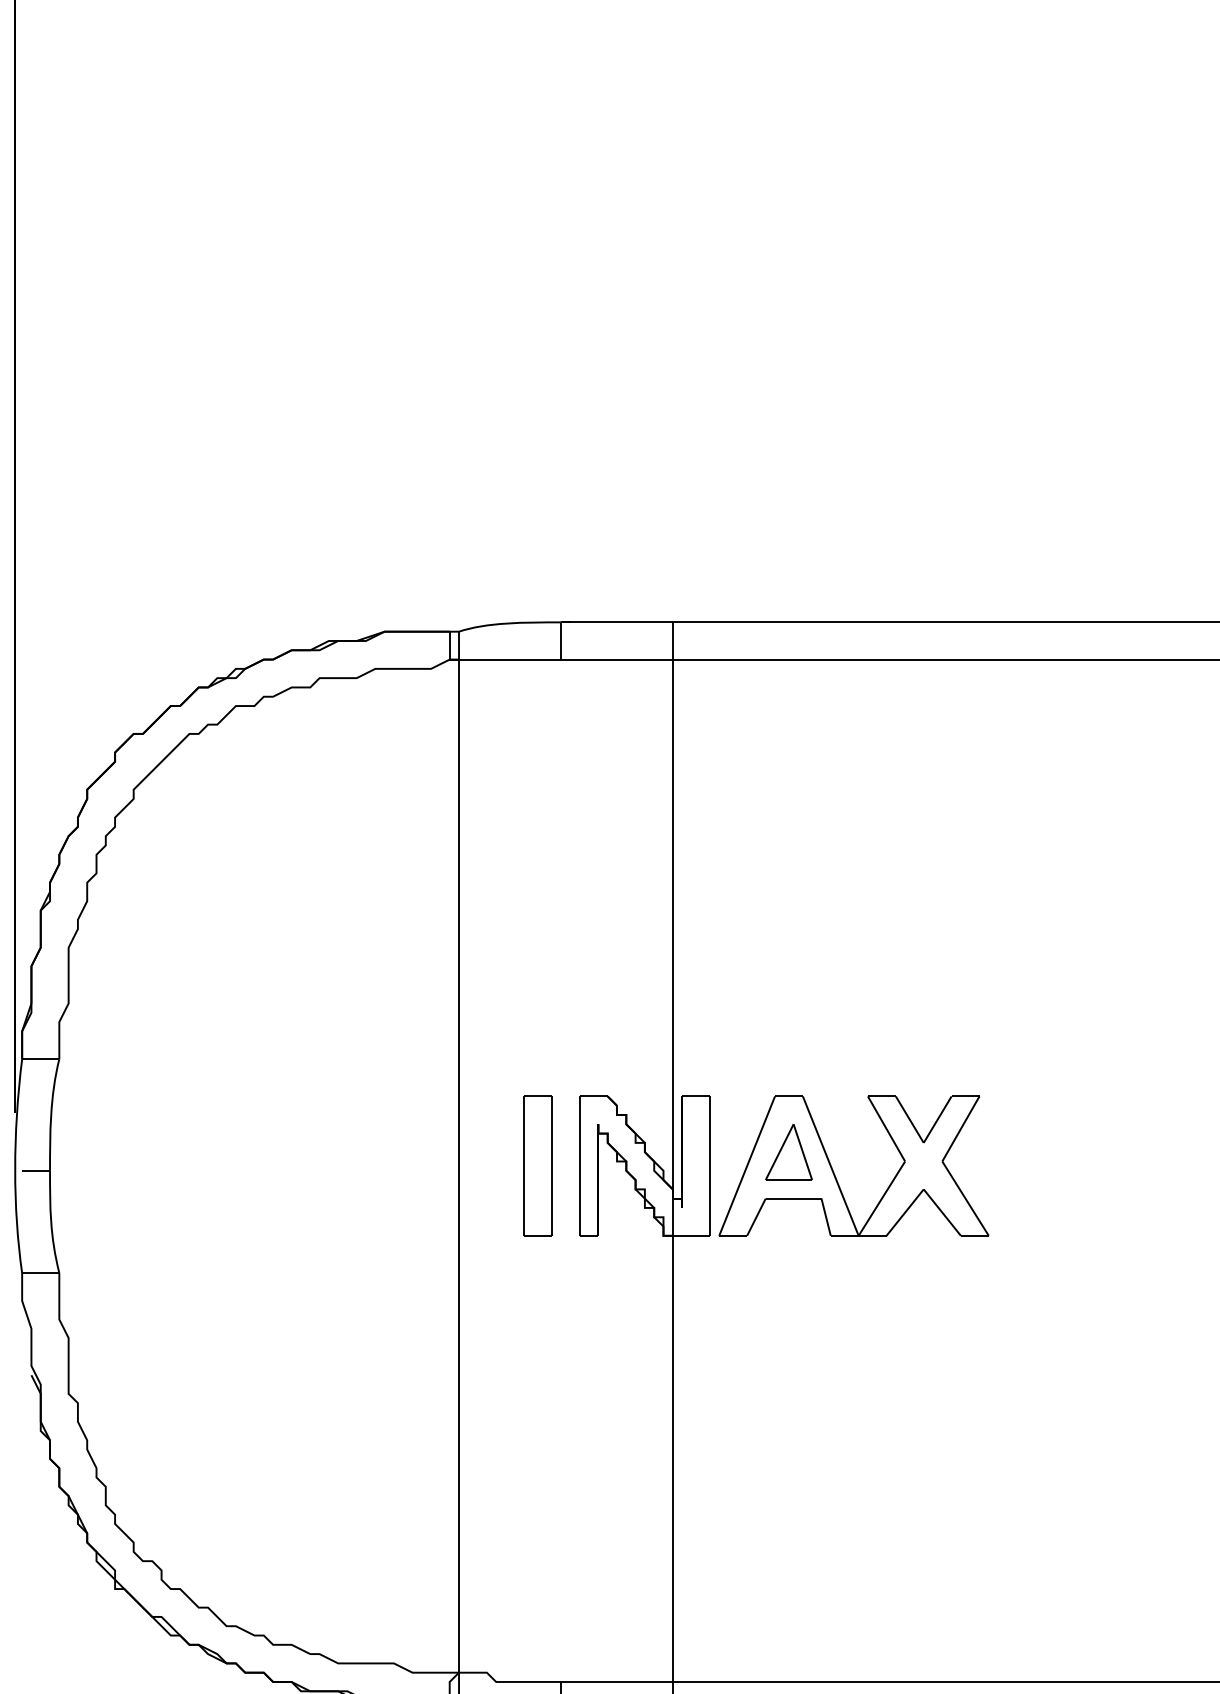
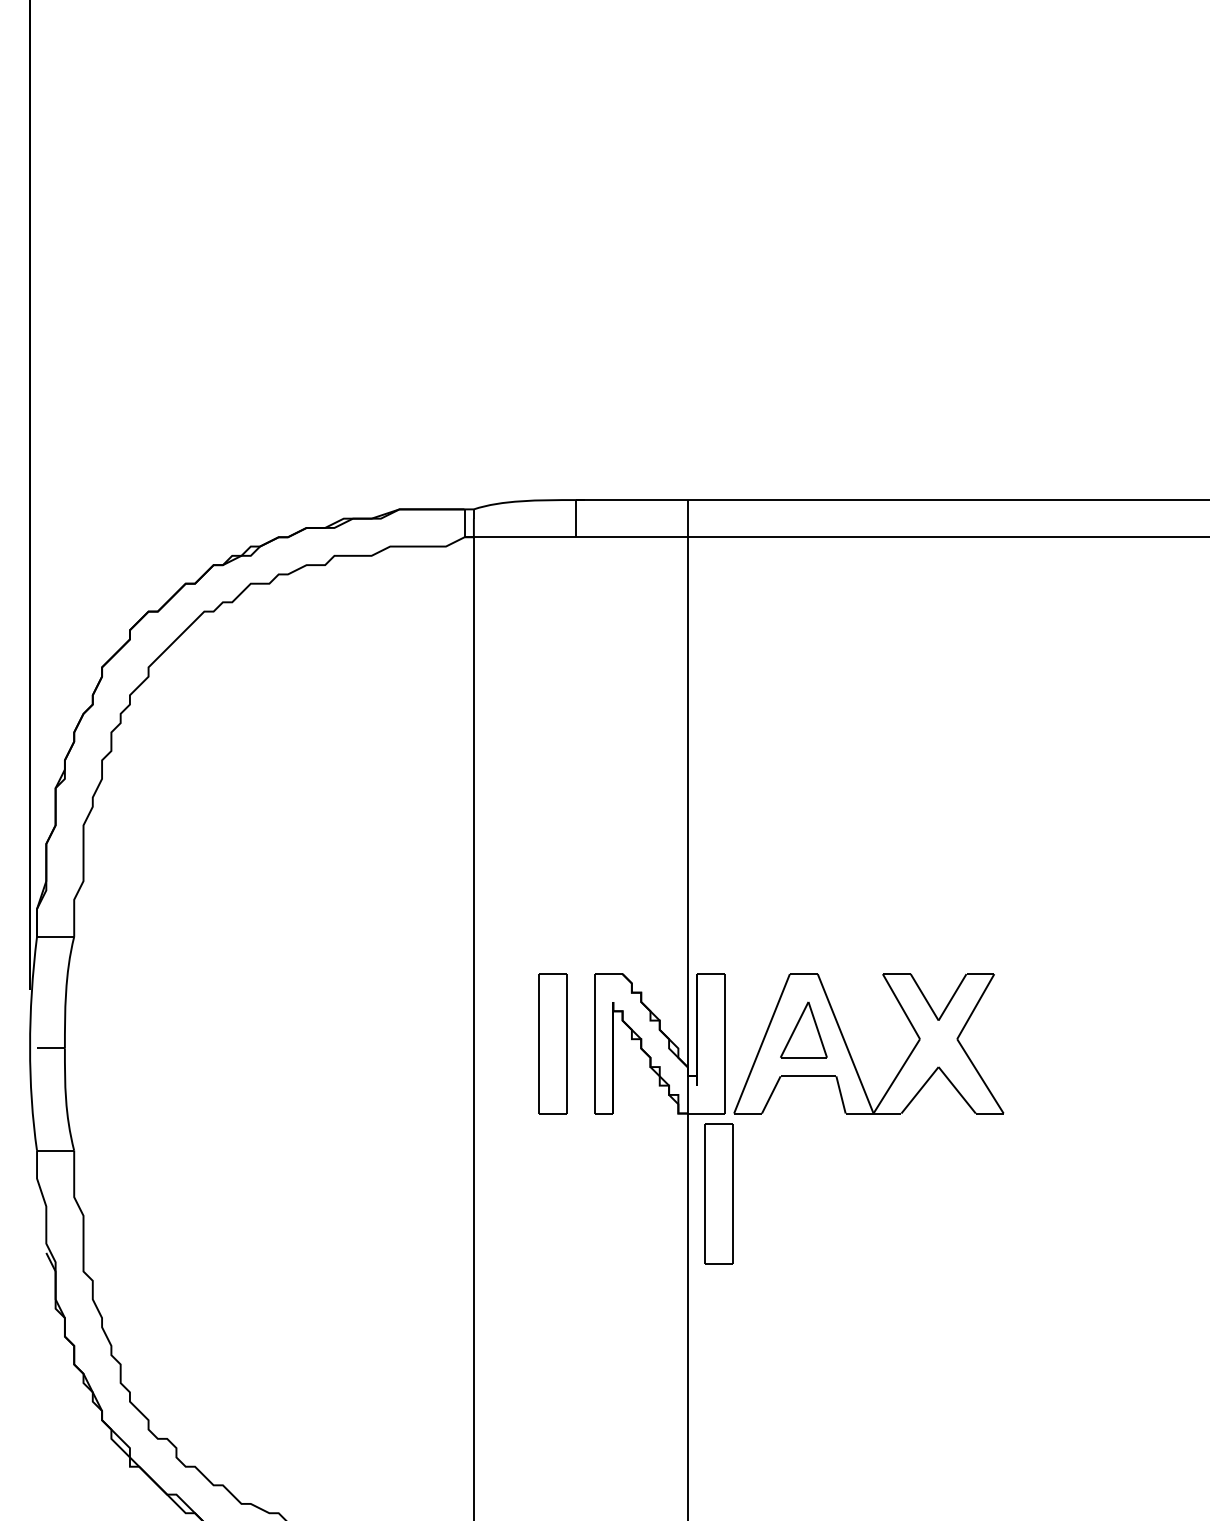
part: (703, 1315) -> (718, 1193), added

